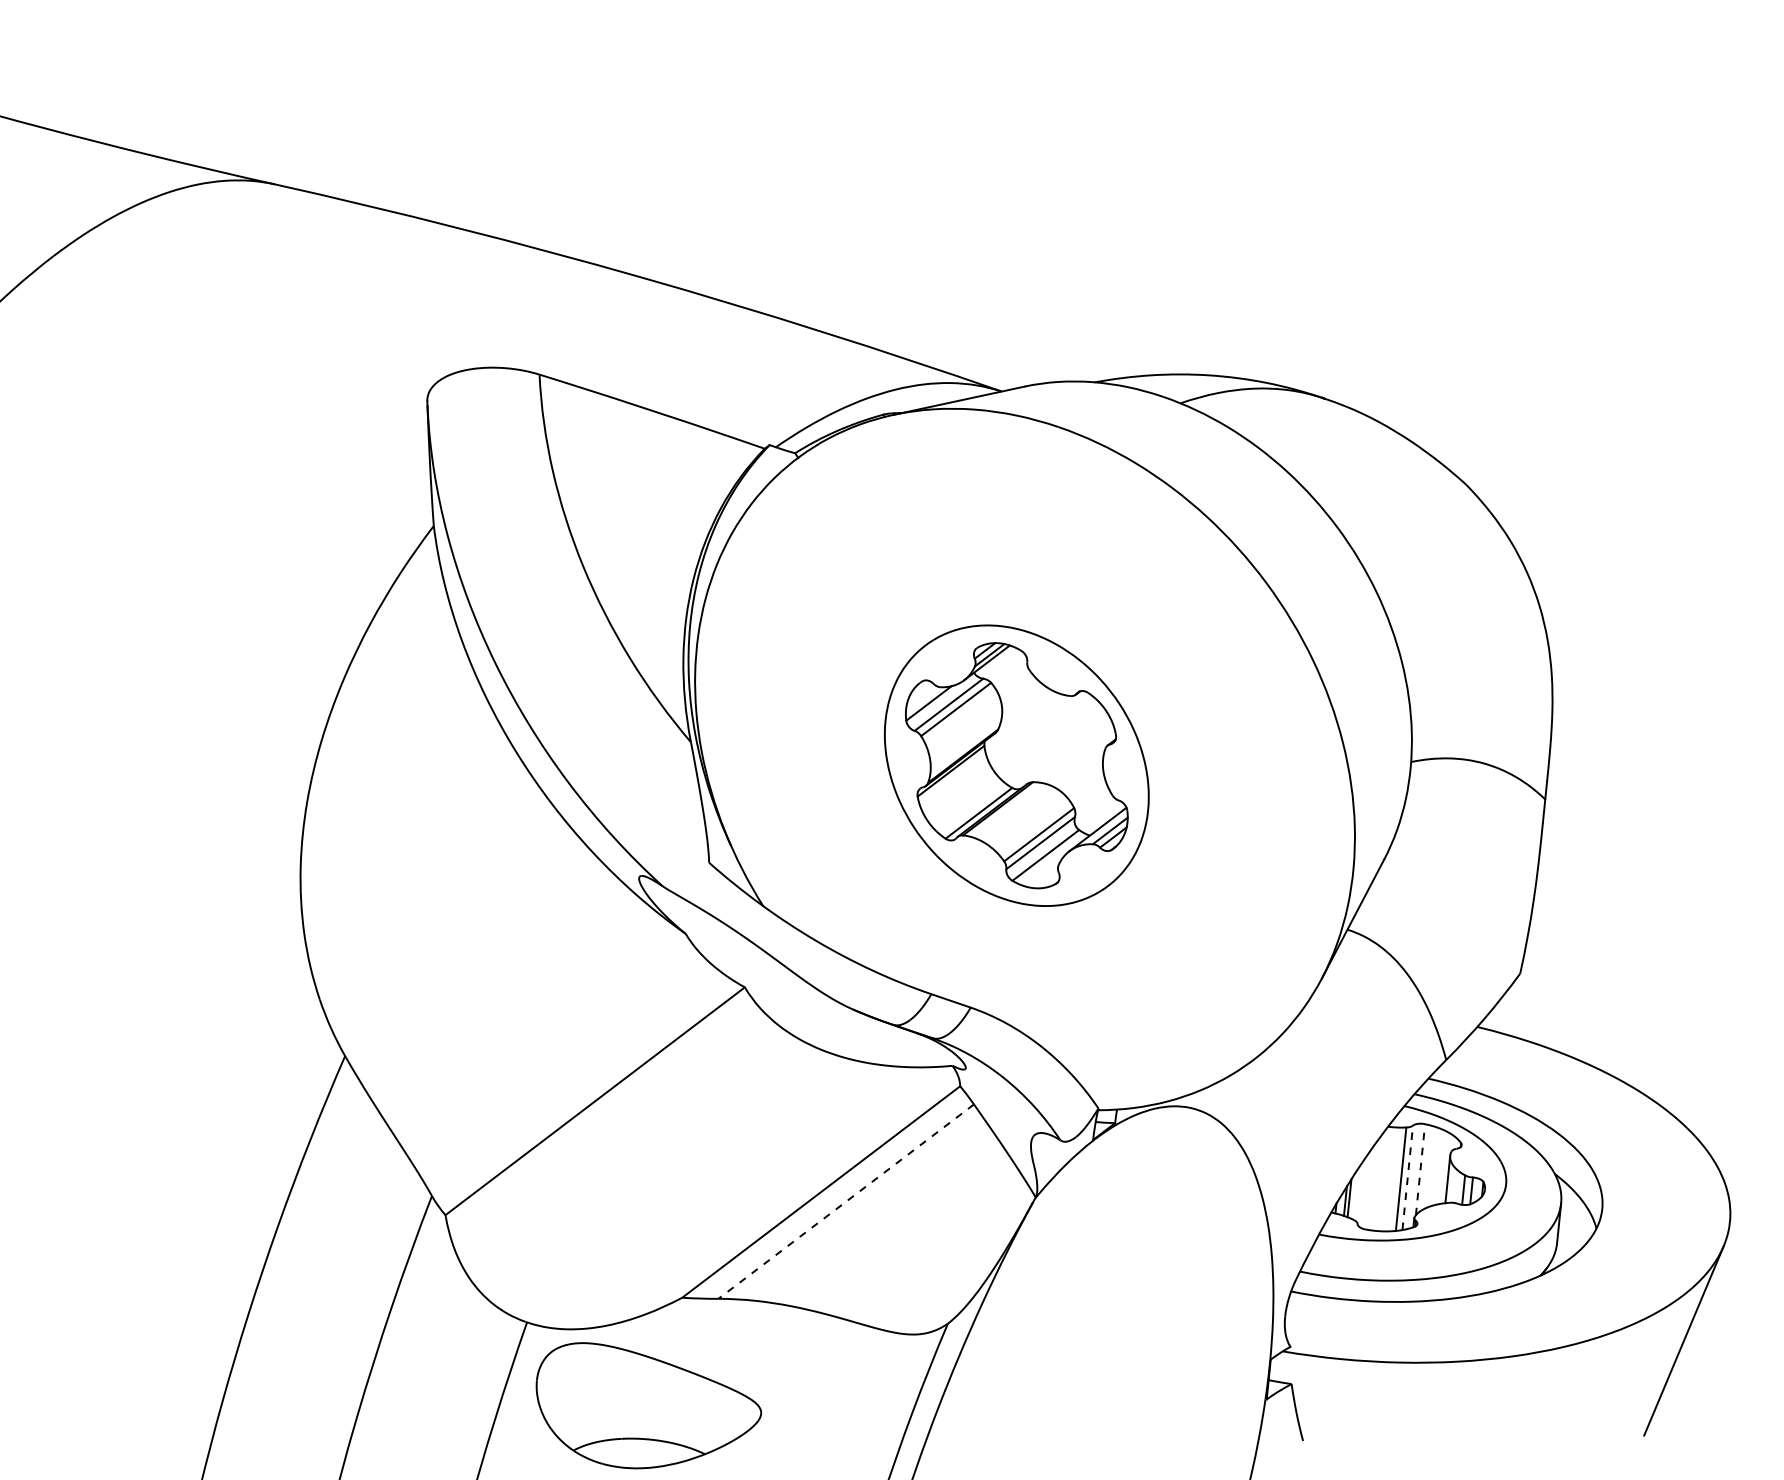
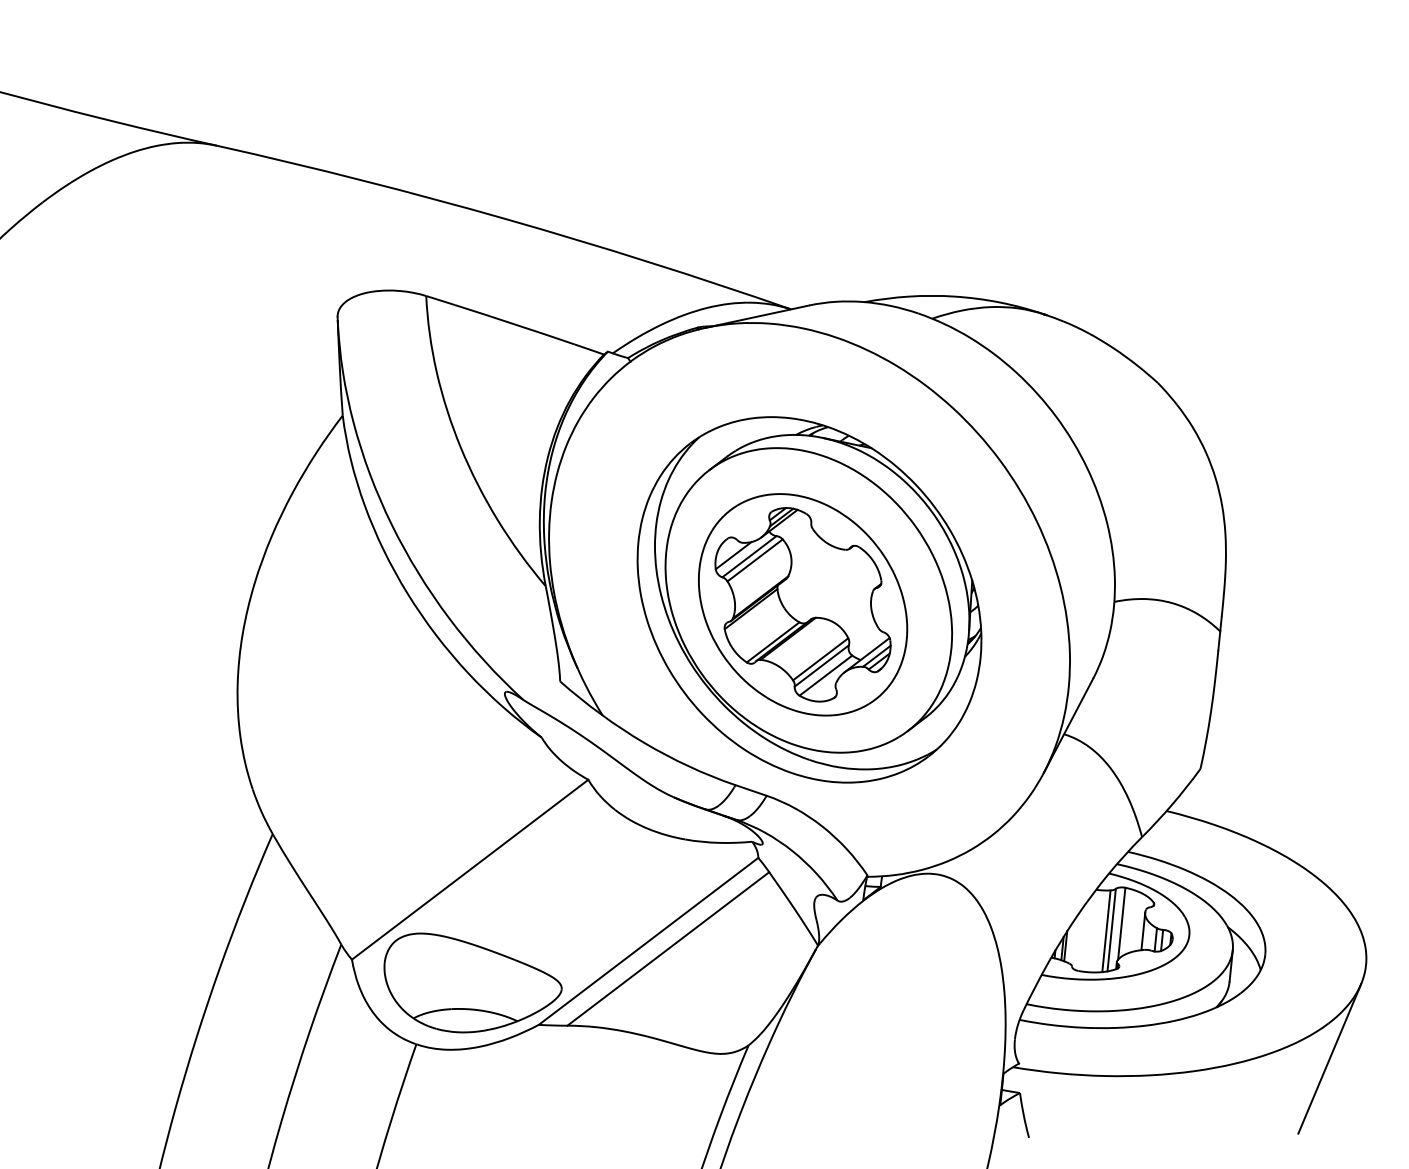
part: (1024, 759) -> (809, 599), added
line: (1420, 1169) -> (1121, 923), dashed -> solid
line: (1407, 1177) -> (1111, 929), dashed -> solid
line: (846, 1201) -> (668, 948), dashed -> solid
part: (648, 1405) -> (472, 982), moved

